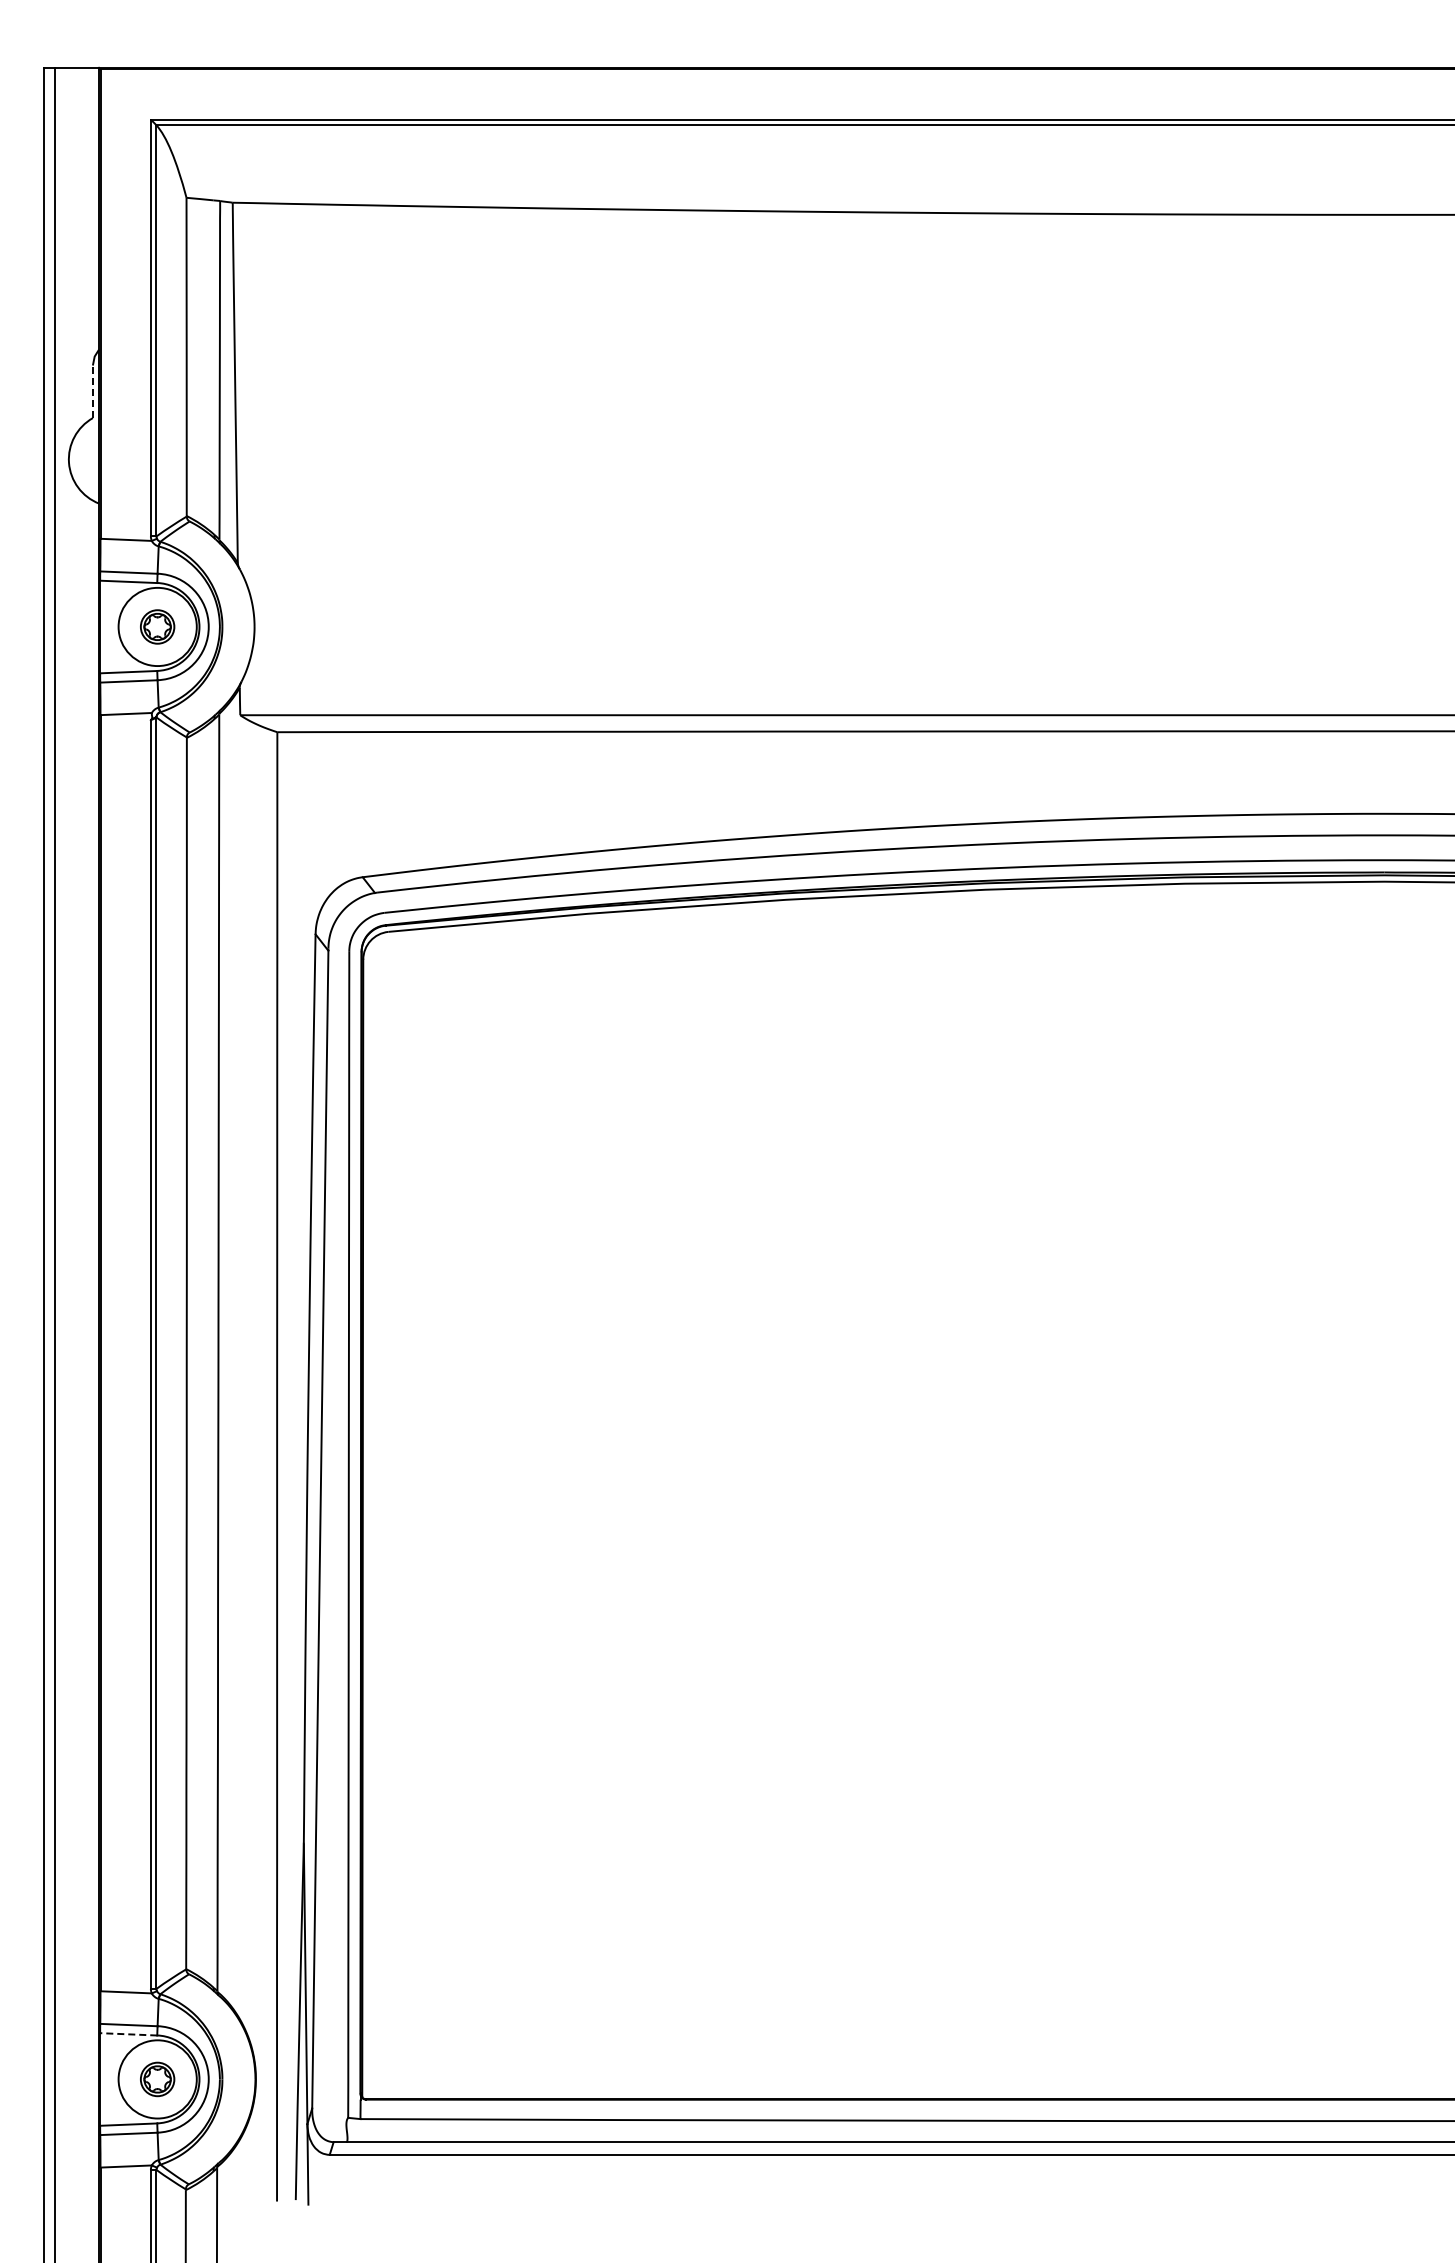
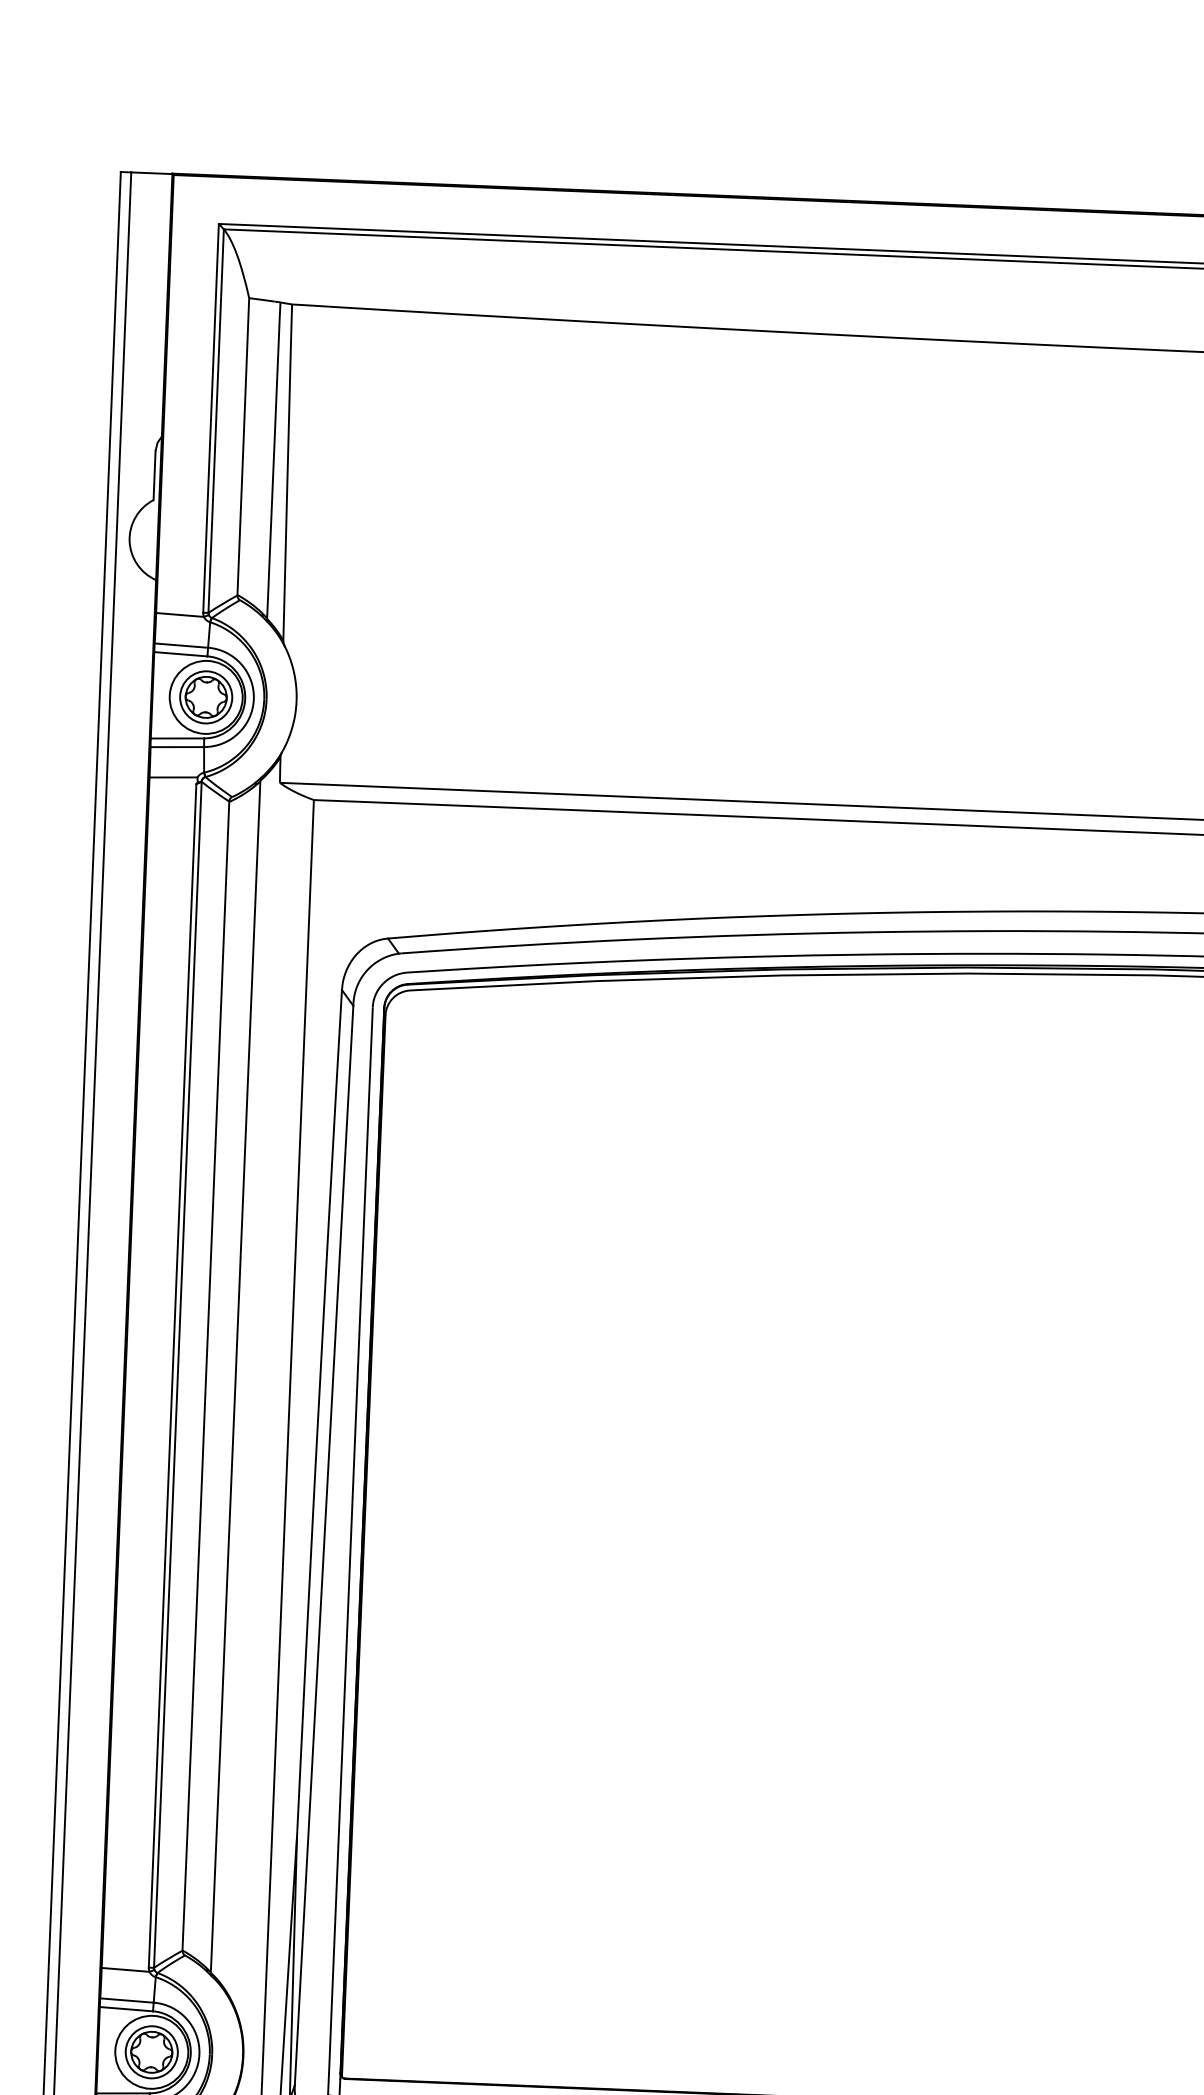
line: (92, 391) -> (154, 475), dashed -> solid
part: (157, 626) -> (206, 696), size x1.67
line: (128, 2034) -> (126, 2009), dashed -> solid
part: (157, 2079) -> (151, 2052), size x1.67

